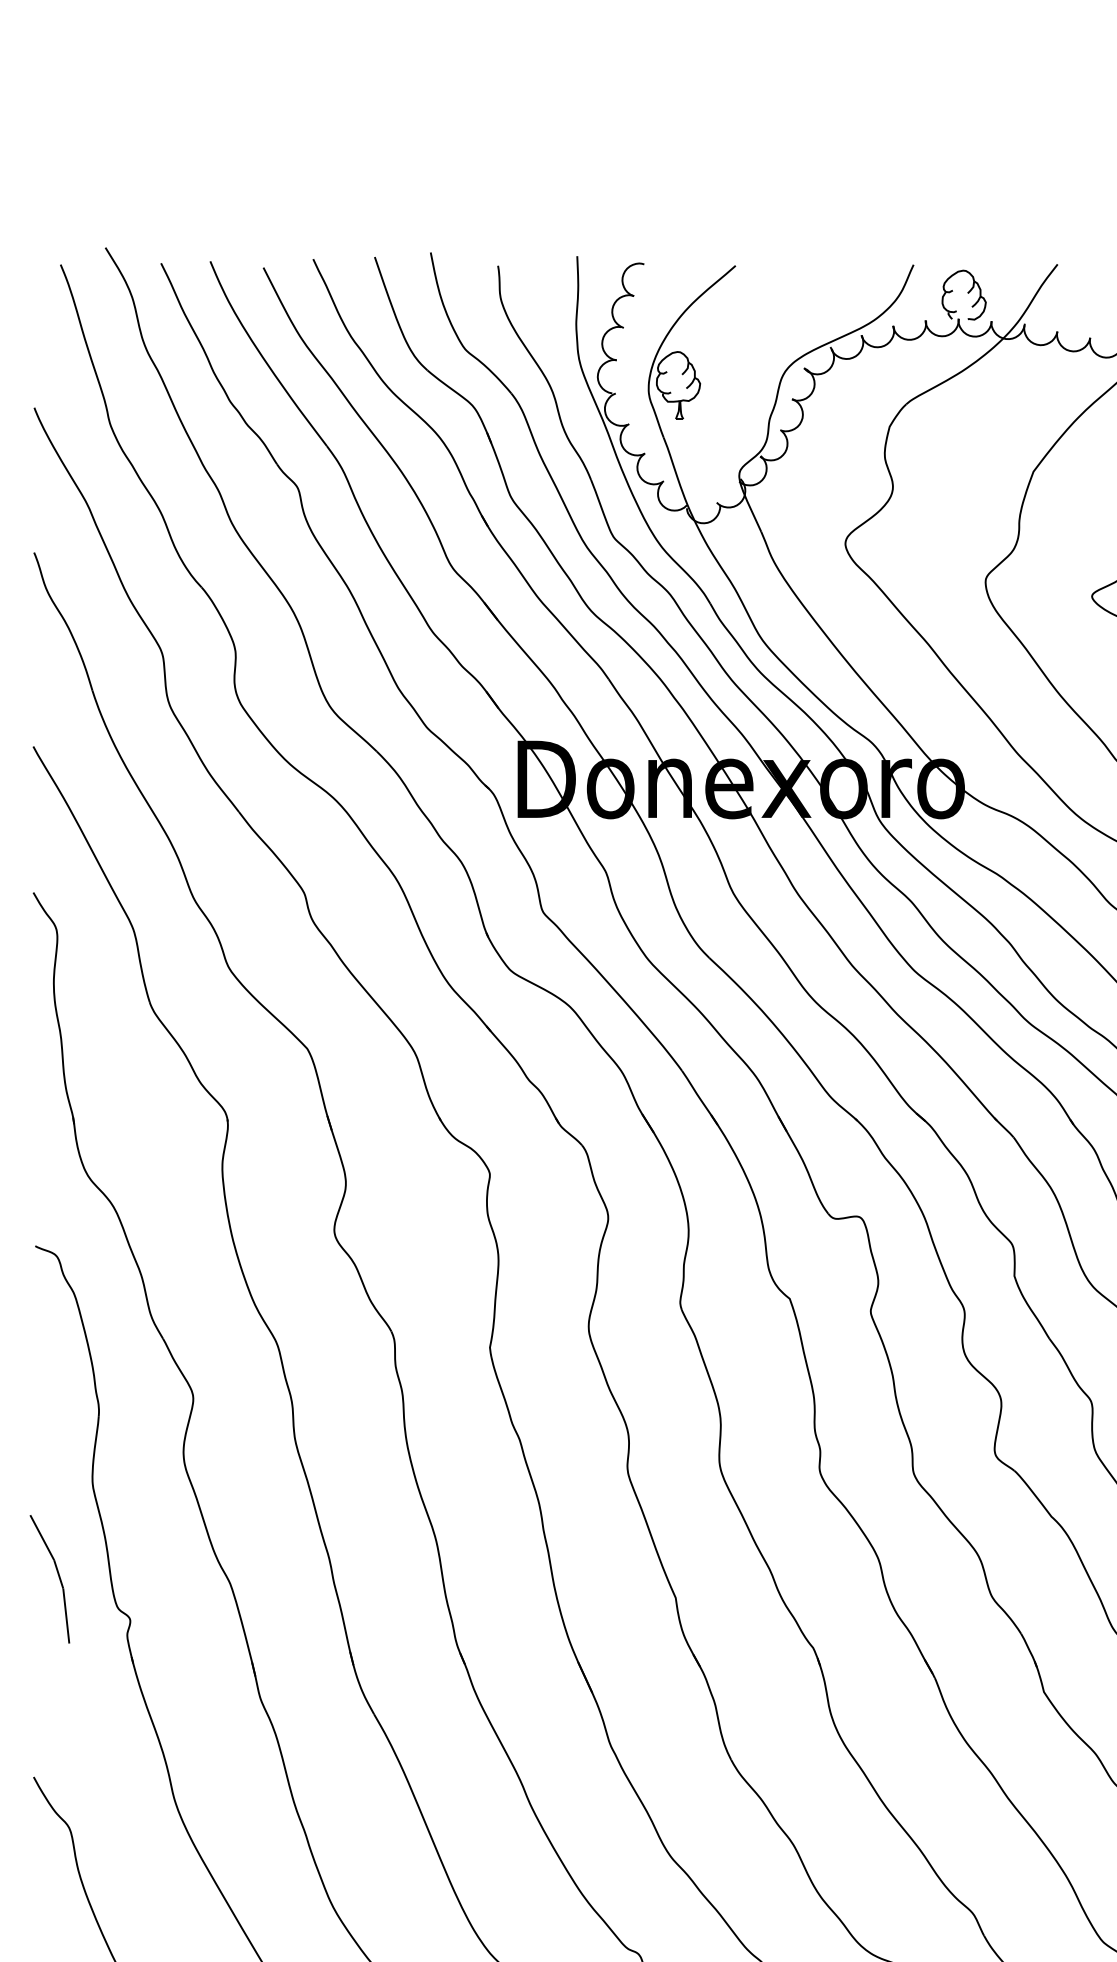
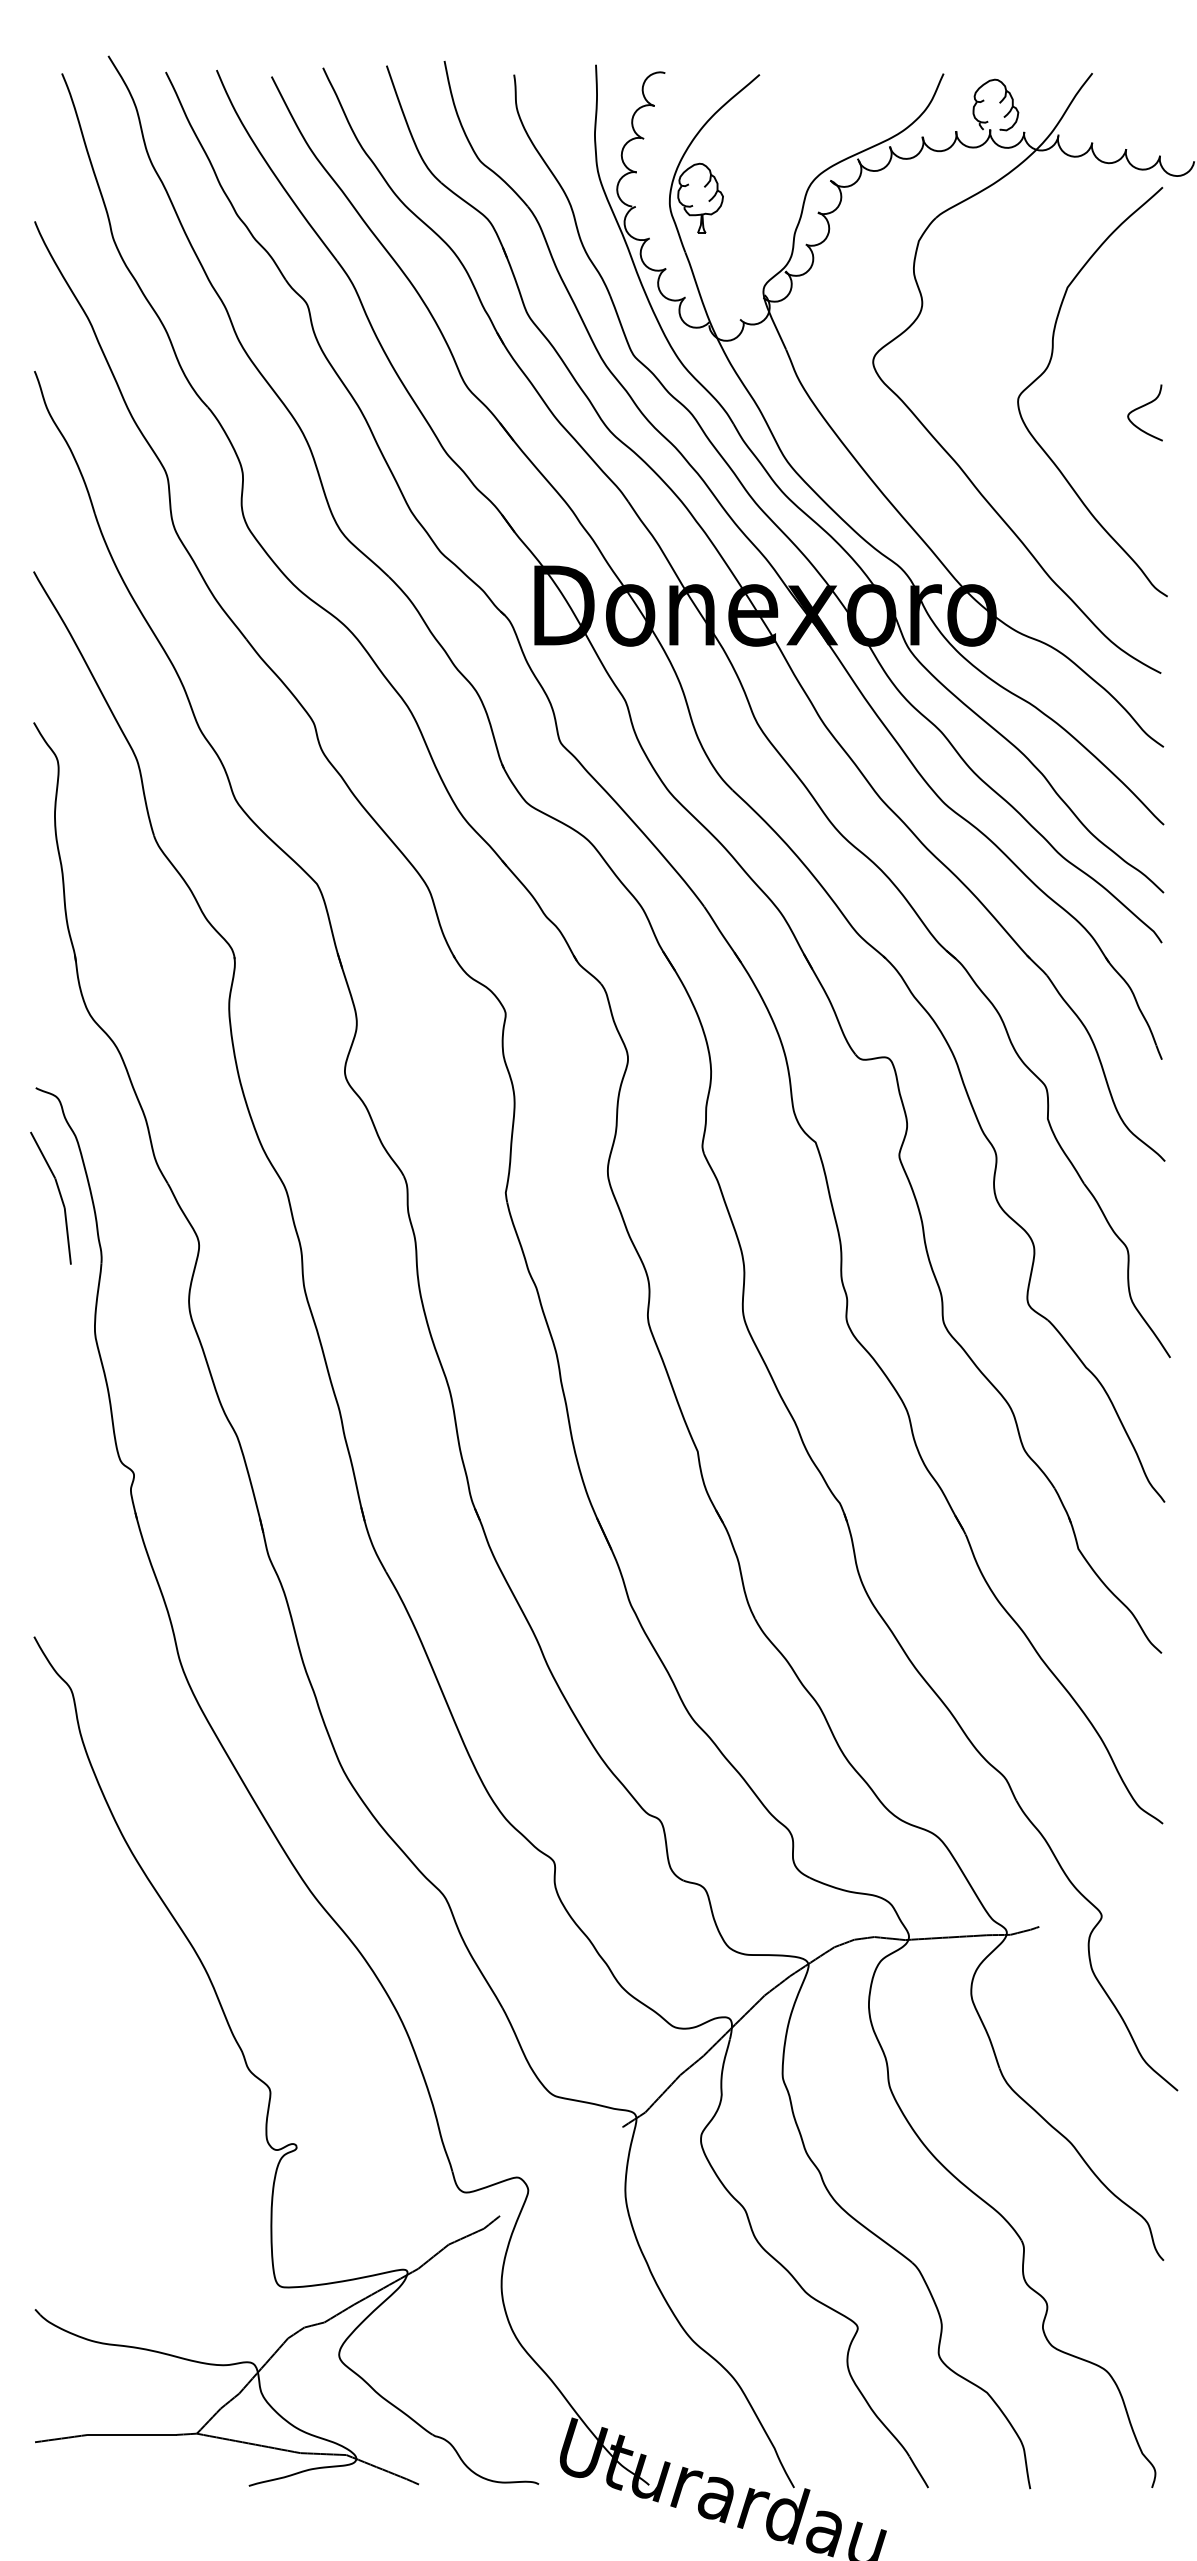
line: (58, 1576) -> (59, 1195), moved

